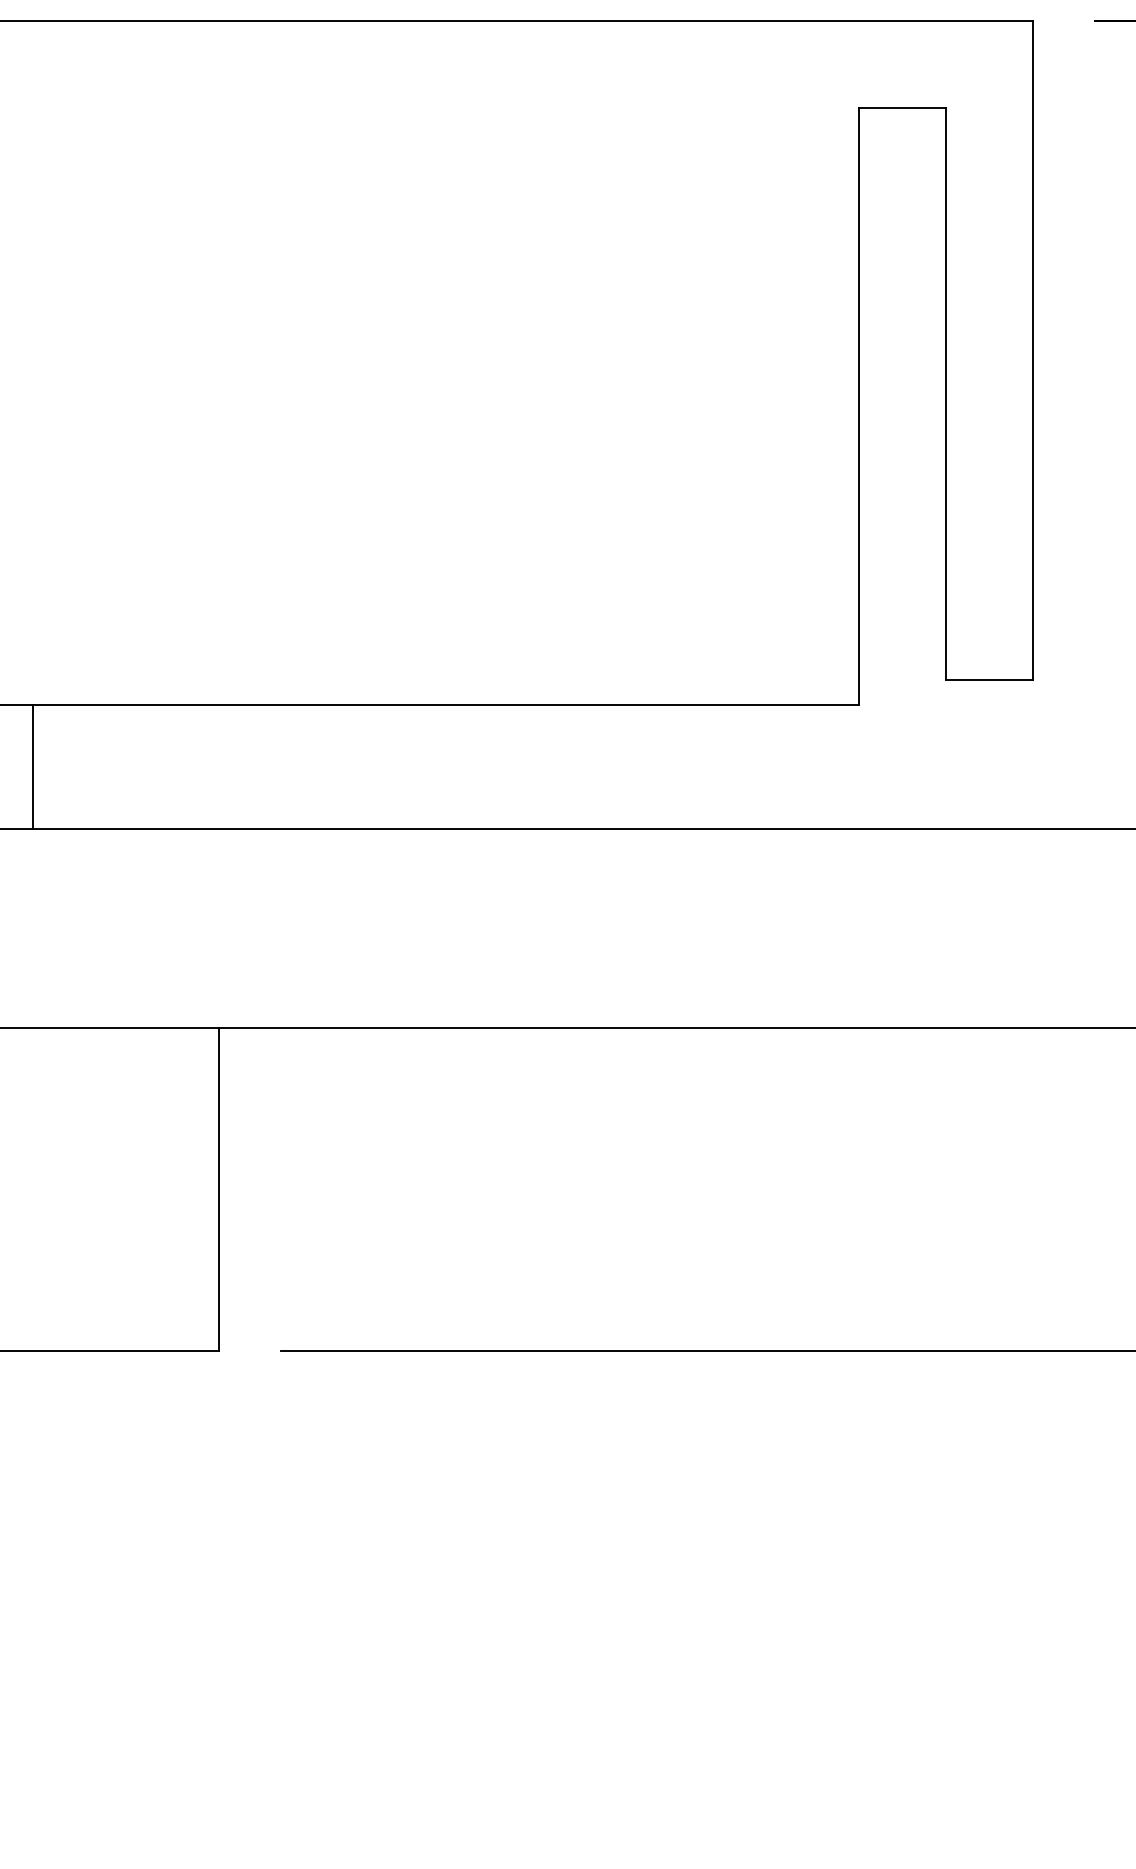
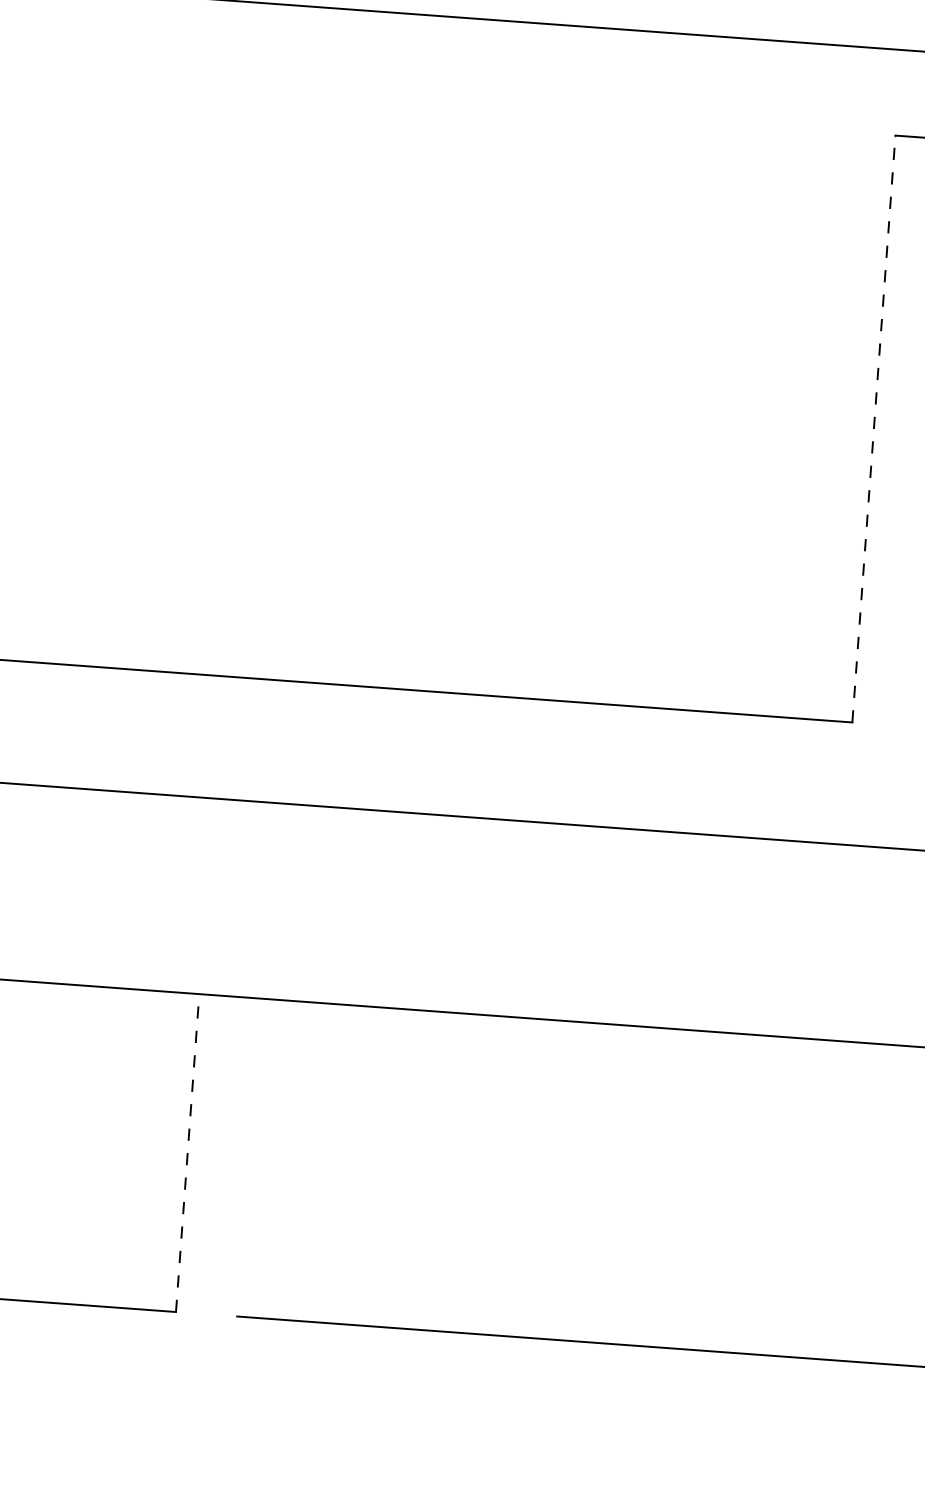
line: (859, 406) -> (874, 429), solid -> dashed
line: (32, 766) -> (34, 723), removed
line: (219, 1189) -> (188, 1153), solid -> dashed

